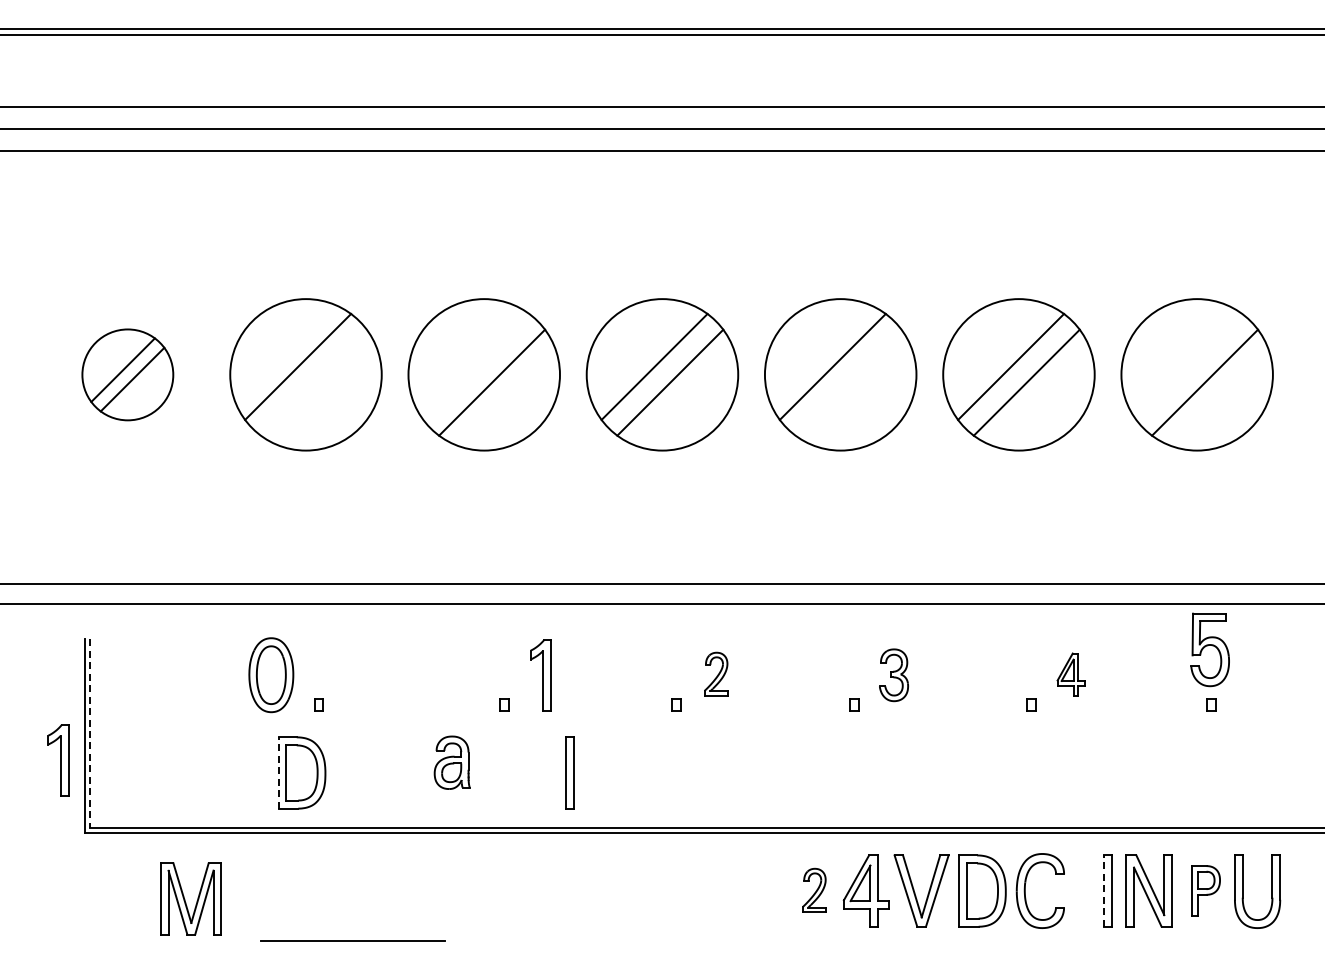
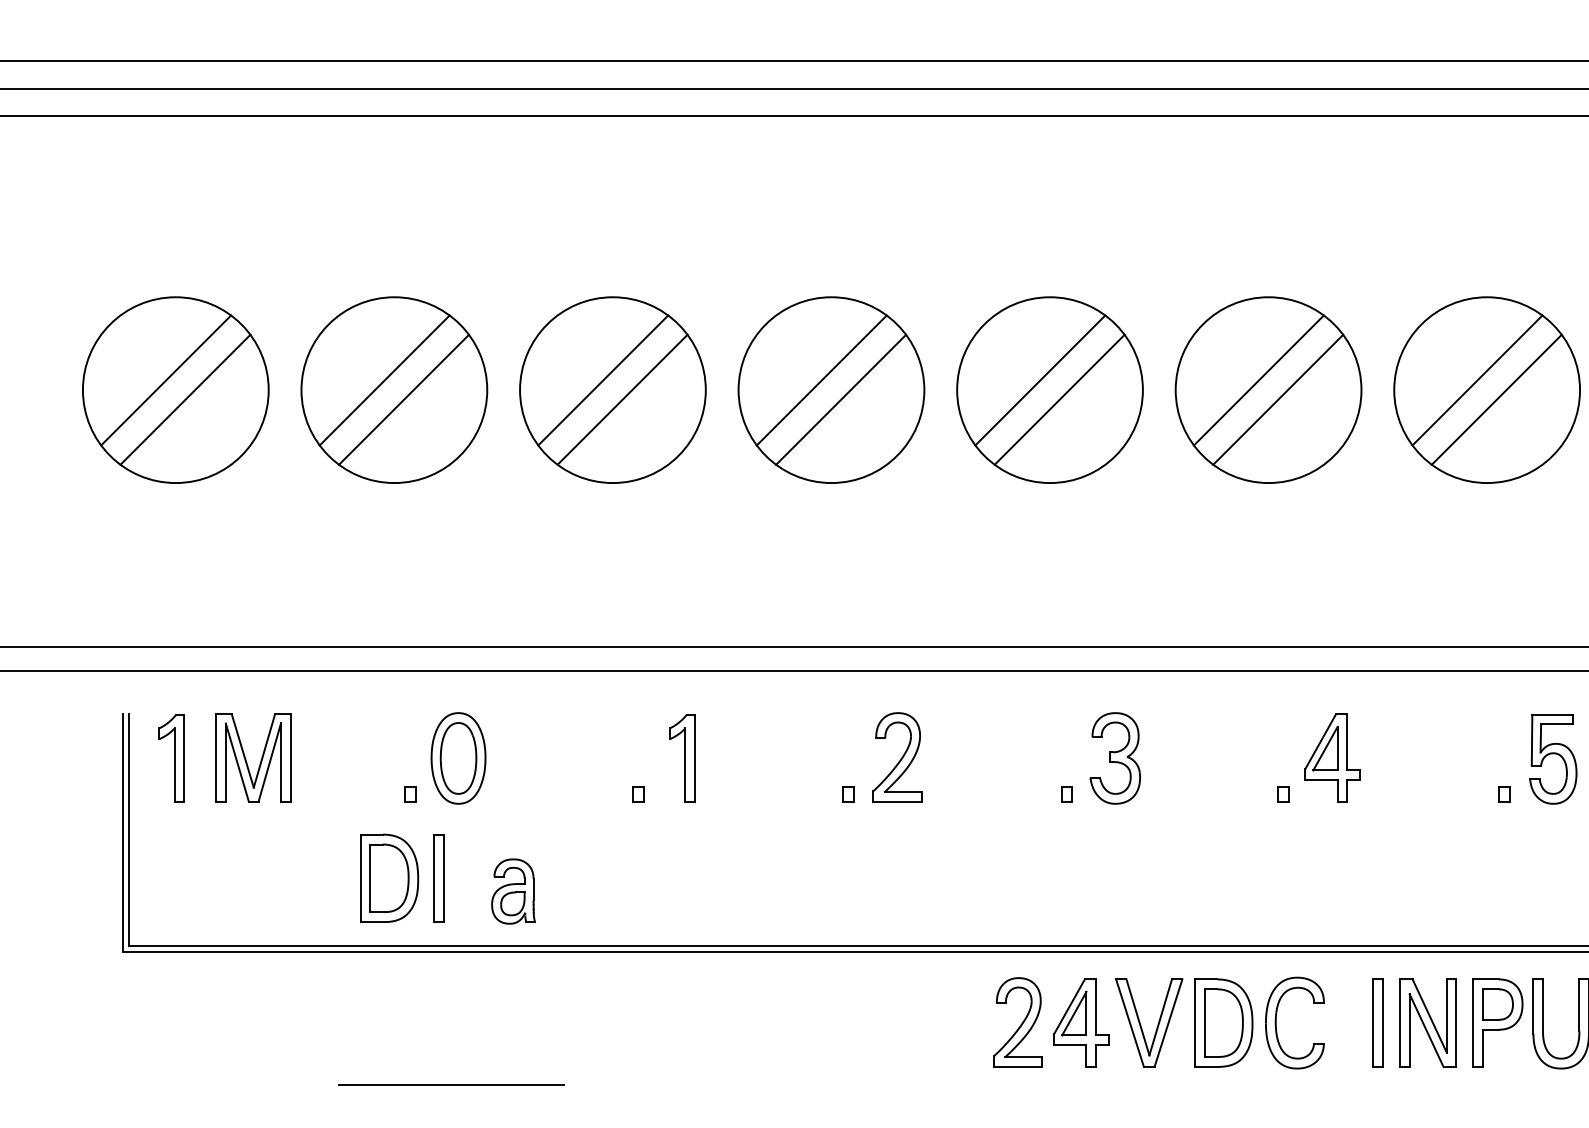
line: (476, 366) -> (603, 379), added
line: (1189, 366) -> (1477, 379), added
part: (127, 374) -> (175, 389), size x1.67
line: (313, 382) -> (403, 399), added
line: (848, 382) -> (1059, 399), added
part: (1209, 649) -> (1552, 758), moved
part: (716, 674) -> (897, 757), size x1.67
part: (1070, 674) -> (1331, 757), size x1.67
part: (271, 675) -> (458, 758), moved
part: (893, 675) -> (1114, 758), size x1.43
line: (89, 734) -> (128, 831), dashed -> solid
part: (58, 760) -> (171, 758), moved
part: (451, 762) -> (512, 891), moved
line: (278, 772) -> (360, 877), dashed -> solid
part: (569, 772) -> (437, 877), moved
part: (814, 890) -> (1017, 1022), size x1.67
part: (1205, 890) -> (1497, 1022), size x1.43
line: (1104, 891) -> (1373, 1023), dashed -> solid
part: (190, 898) -> (252, 757), moved

